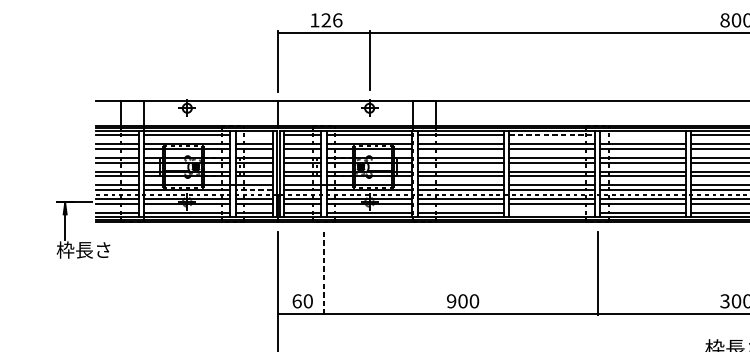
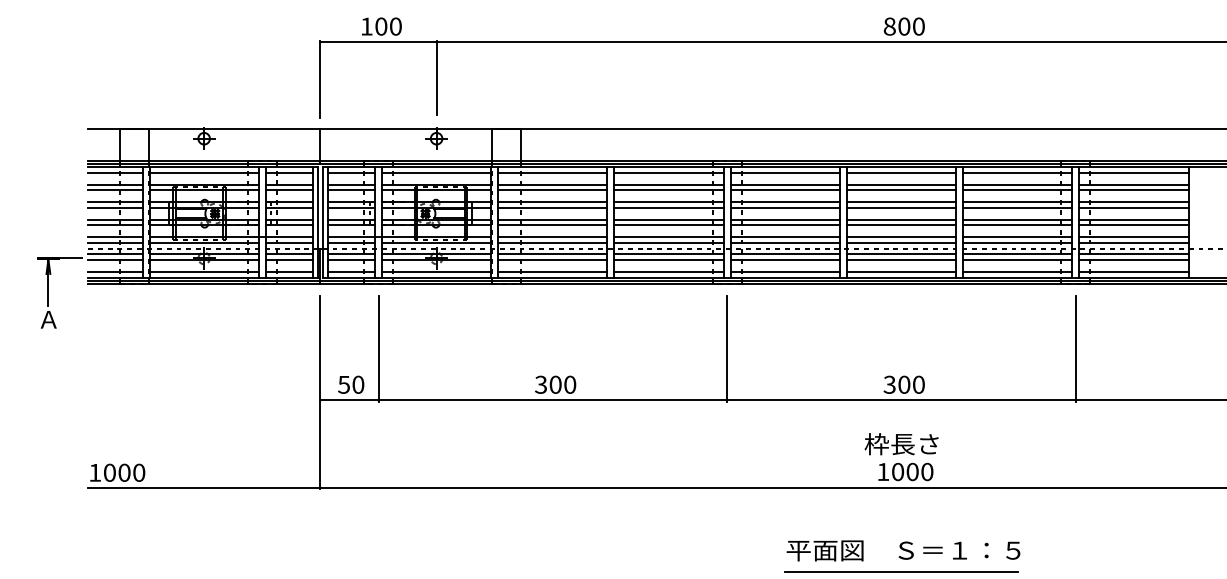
text: (331, 20) -> (388, 26), 126 -> 100
line: (253, 135) -> (288, 173), added
line: (552, 135) -> (669, 173), dashed -> solid
line: (642, 135) -> (784, 173), added
line: (254, 189) -> (289, 242), dashed -> solid
line: (551, 212) -> (668, 271), added
text: (83, 250) -> (71, 319), 枠長さ -> Ａ
line: (324, 272) -> (378, 348), dashed -> solid
text: (297, 301) -> (344, 384), 60 -> 50
text: (451, 301) -> (540, 384), 900 -> 300

